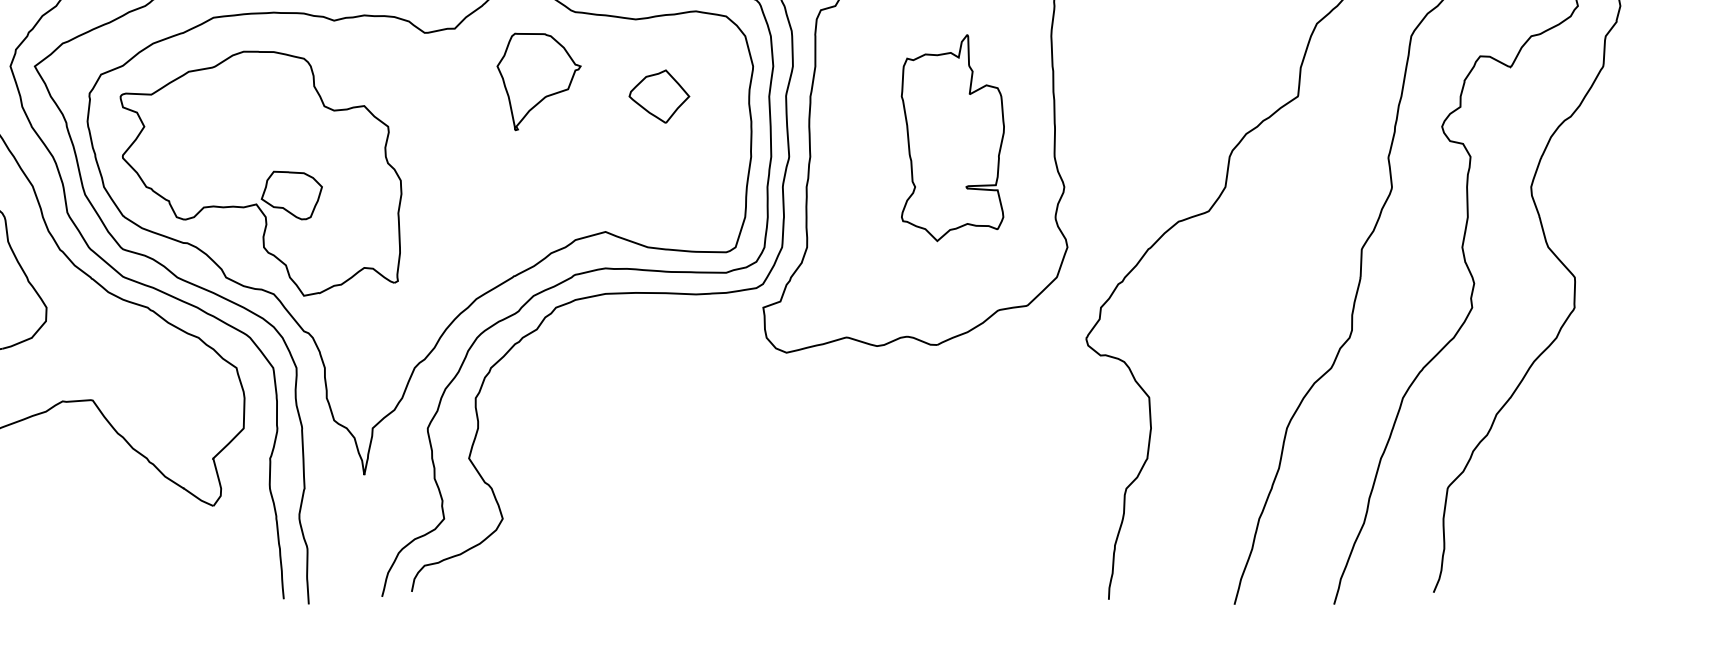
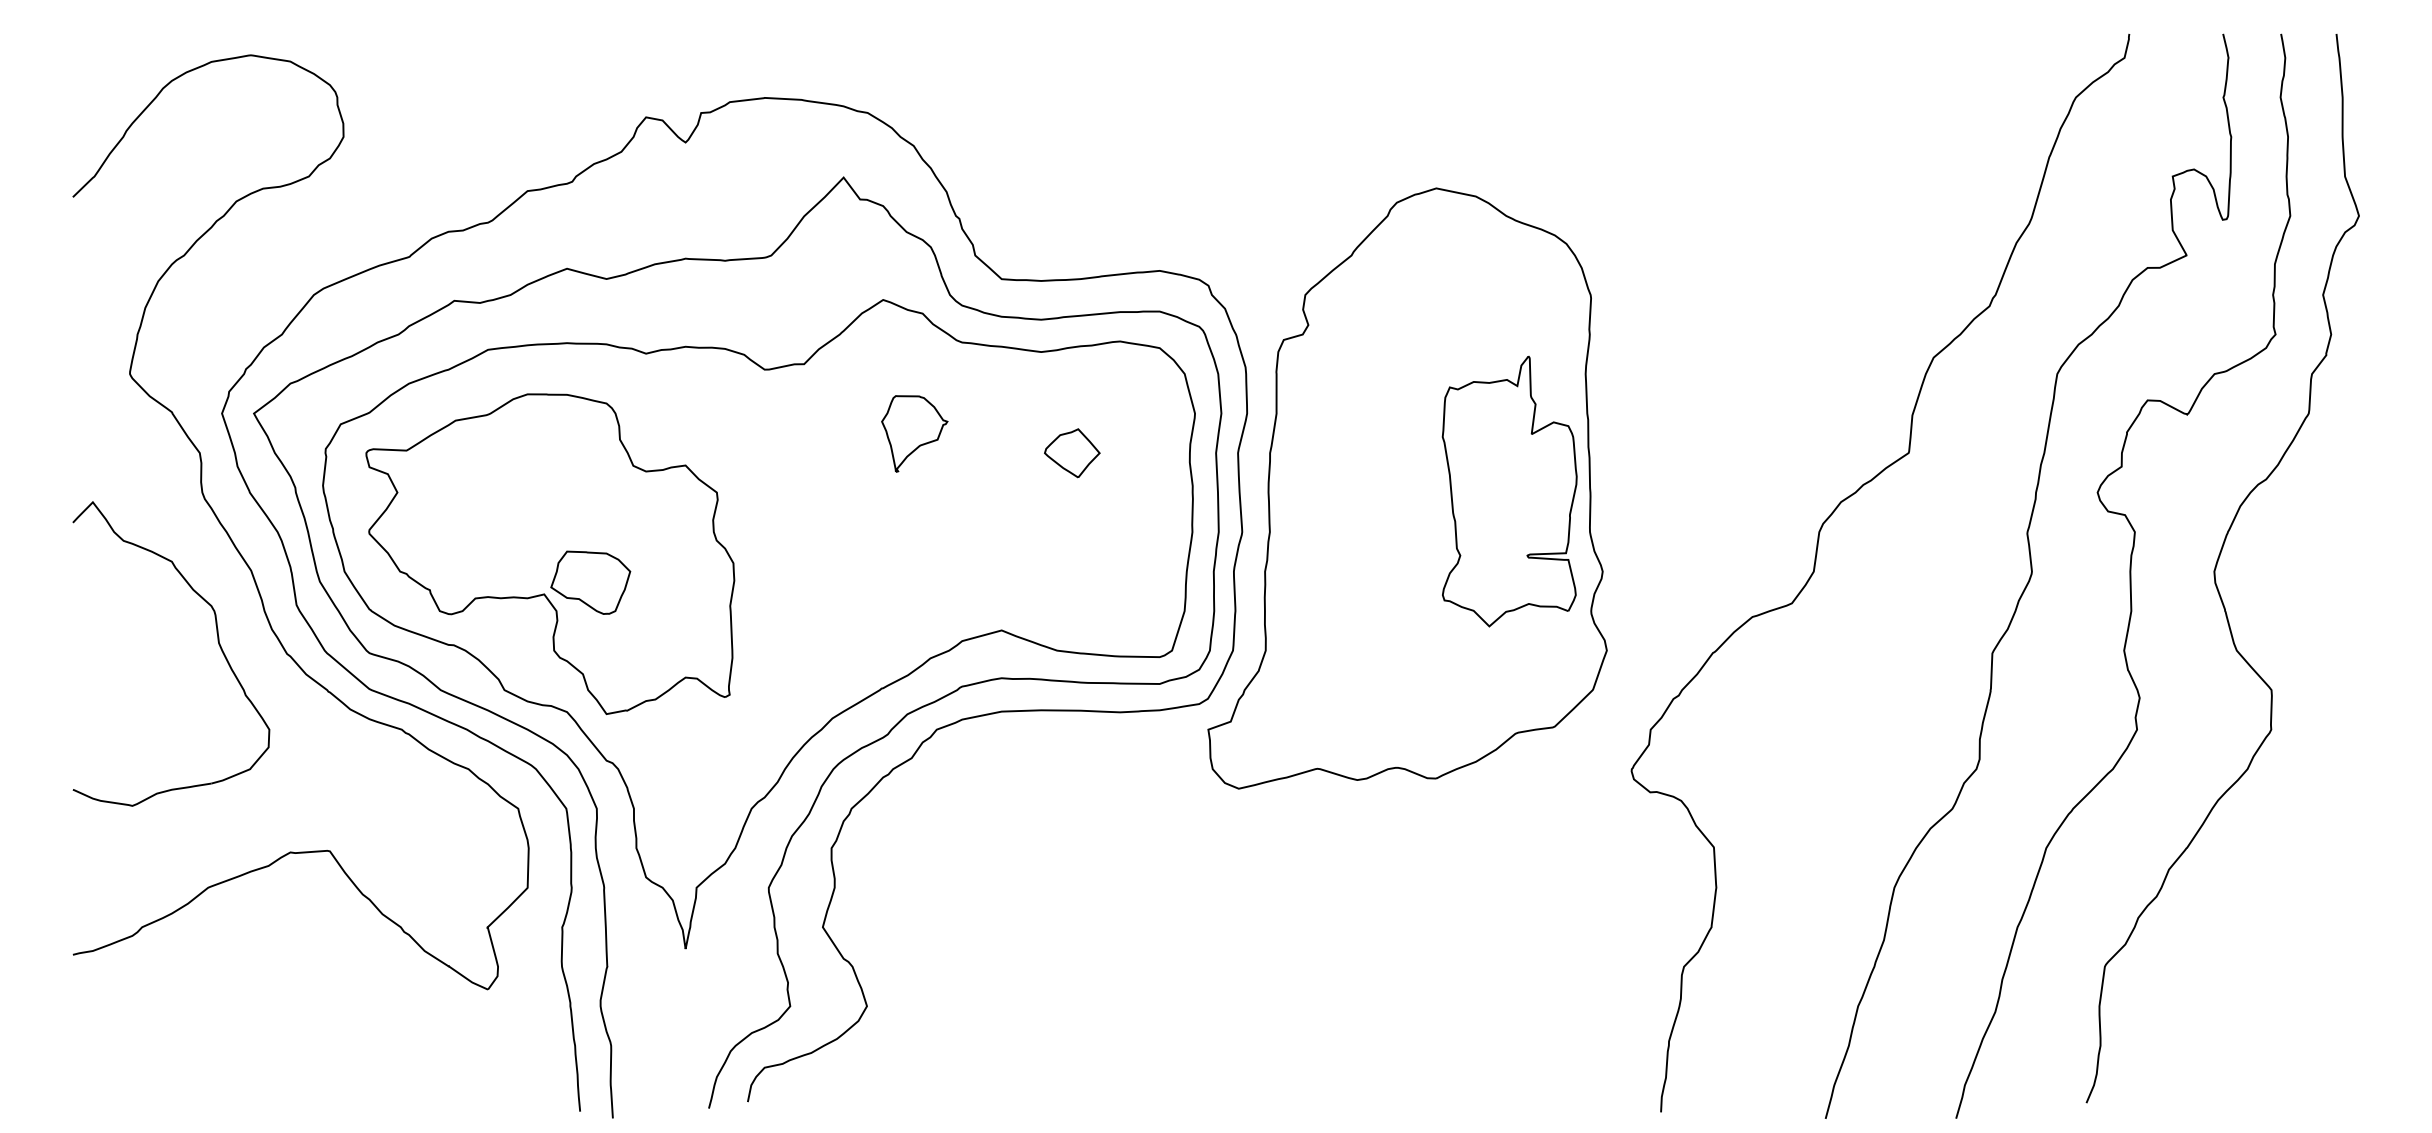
part: (539, 81) -> (914, 433), size x0.6
part: (659, 96) -> (1072, 453), size x0.7
part: (952, 138) -> (1509, 491), moved

